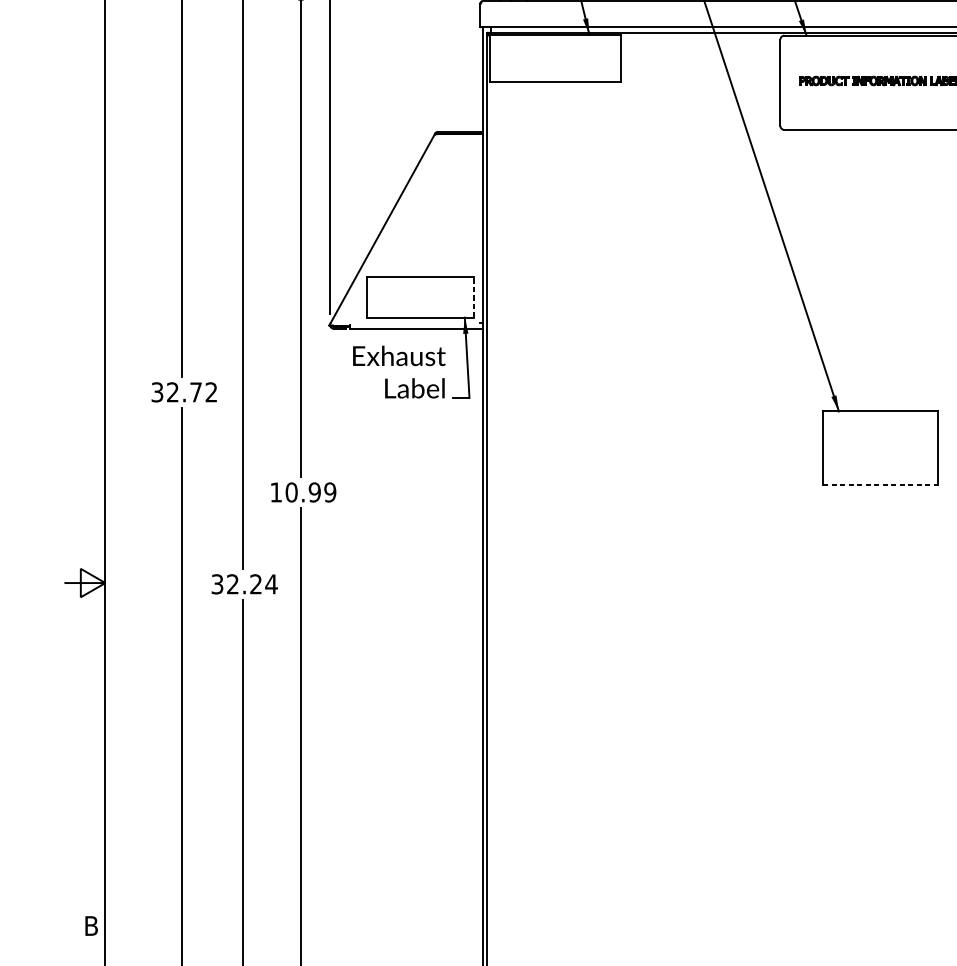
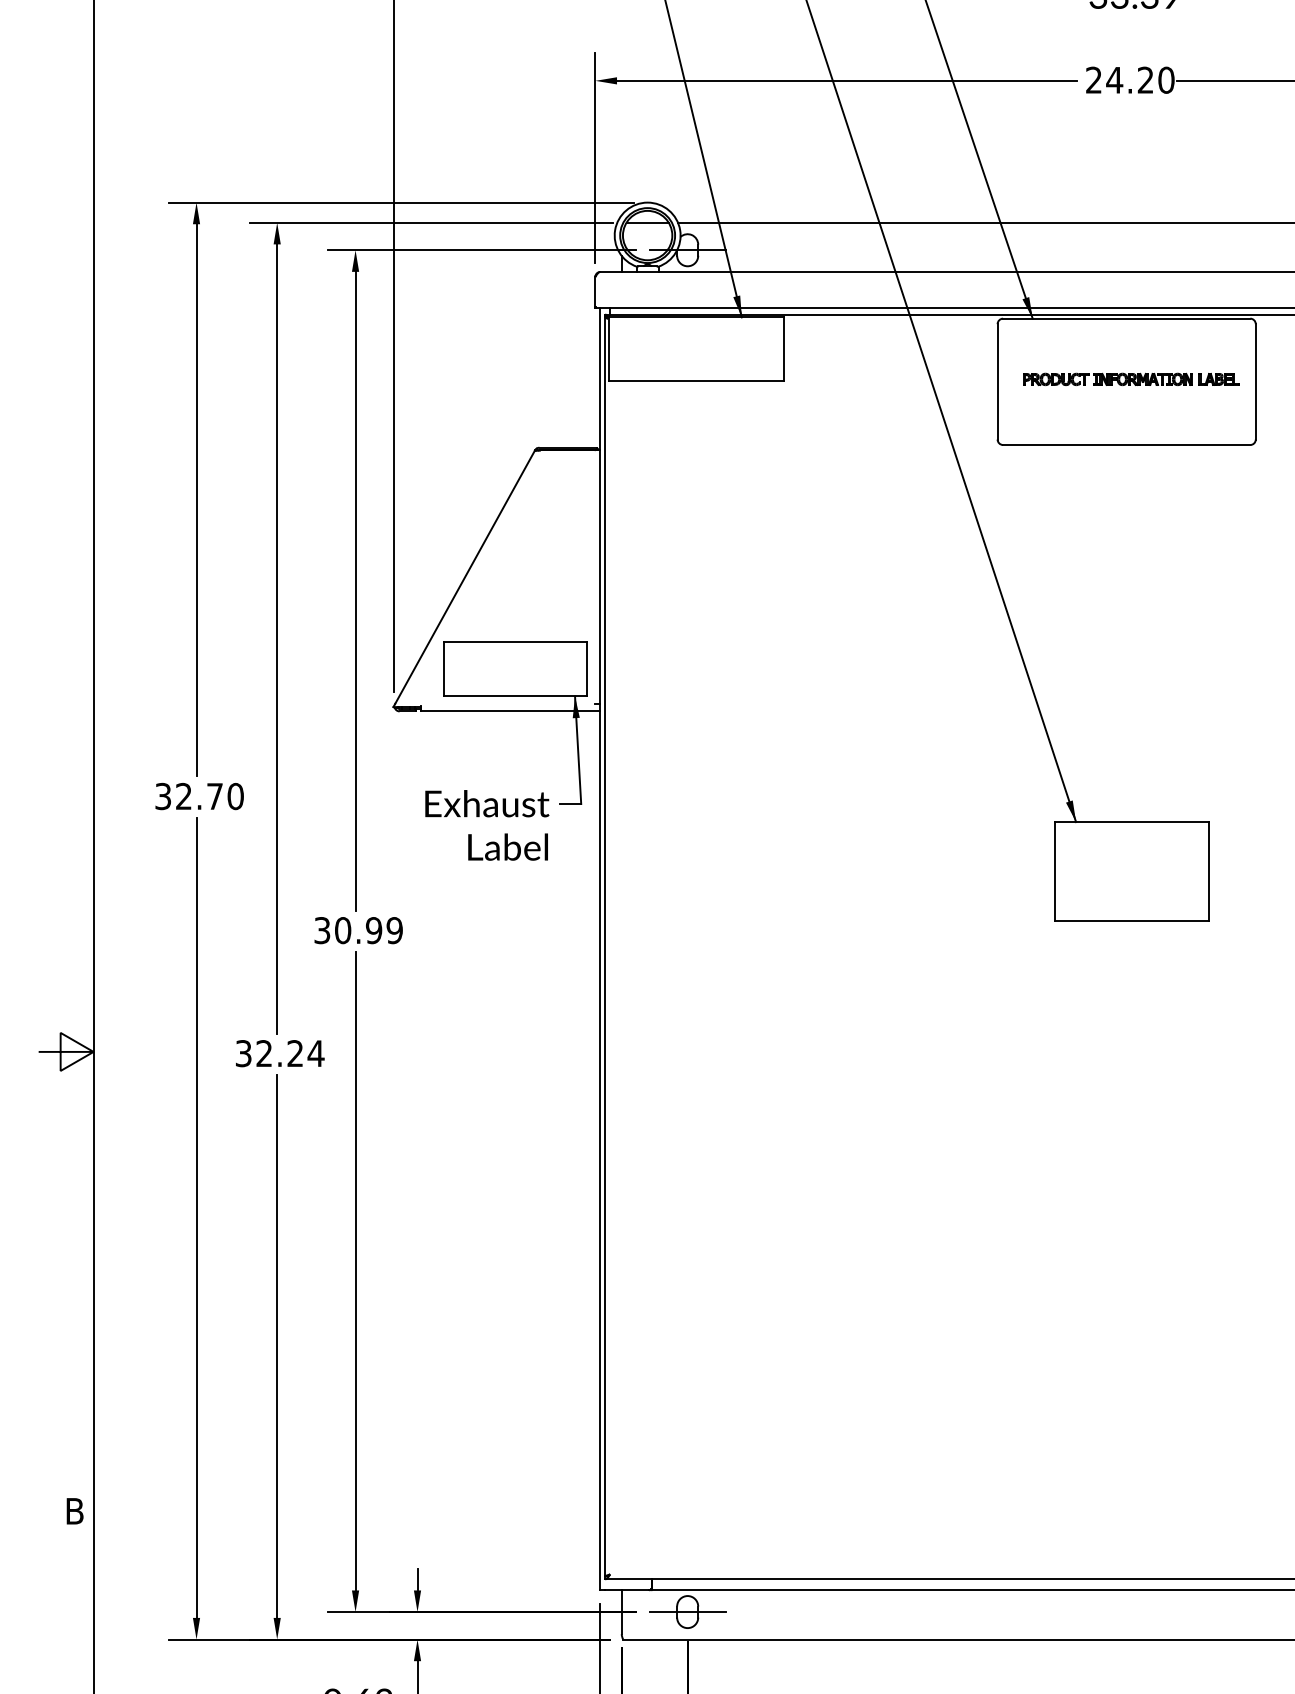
line: (473, 296) -> (586, 668), dashed -> solid
text: (399, 372) -> (487, 825), moved
text: (211, 392) -> (235, 796), 32.72 -> 32.70
line: (880, 484) -> (1131, 920), dashed -> solid
text: (276, 492) -> (322, 930), 10.99 -> 30.99

